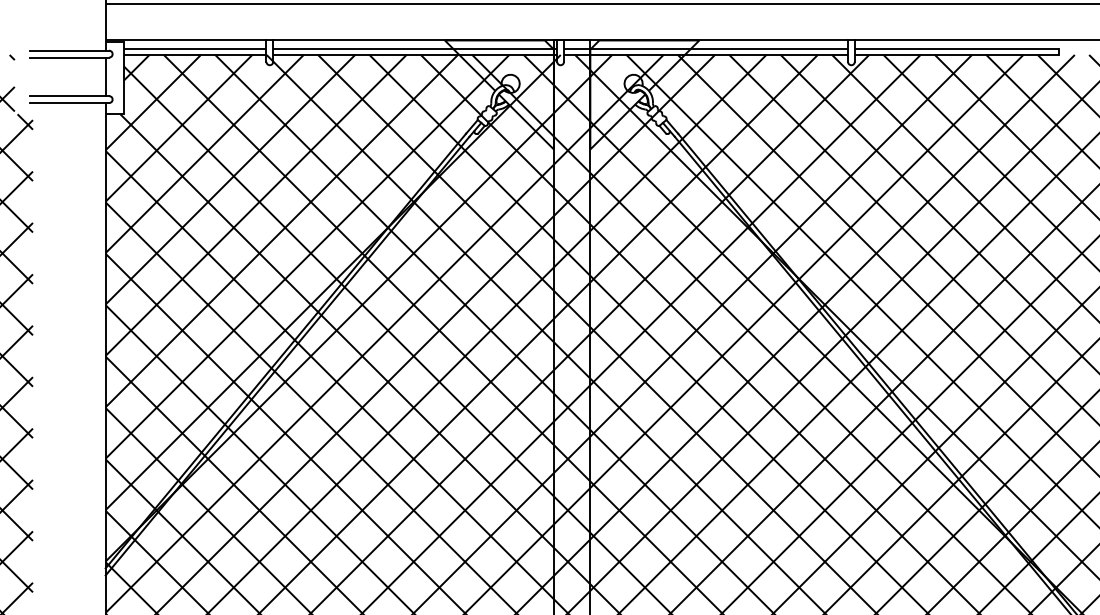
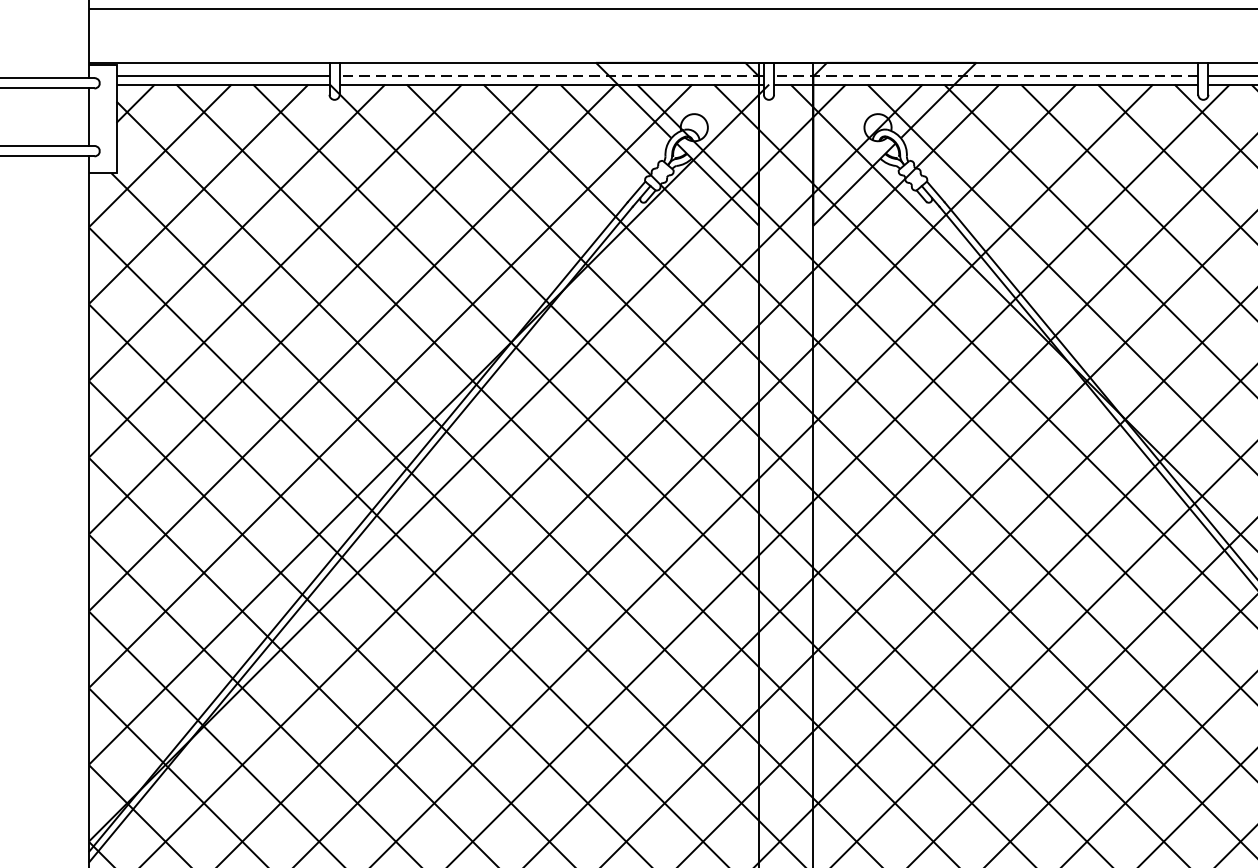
line: (415, 49) -> (552, 76), solid -> dashed
line: (706, 49) -> (986, 76), solid -> dashed

